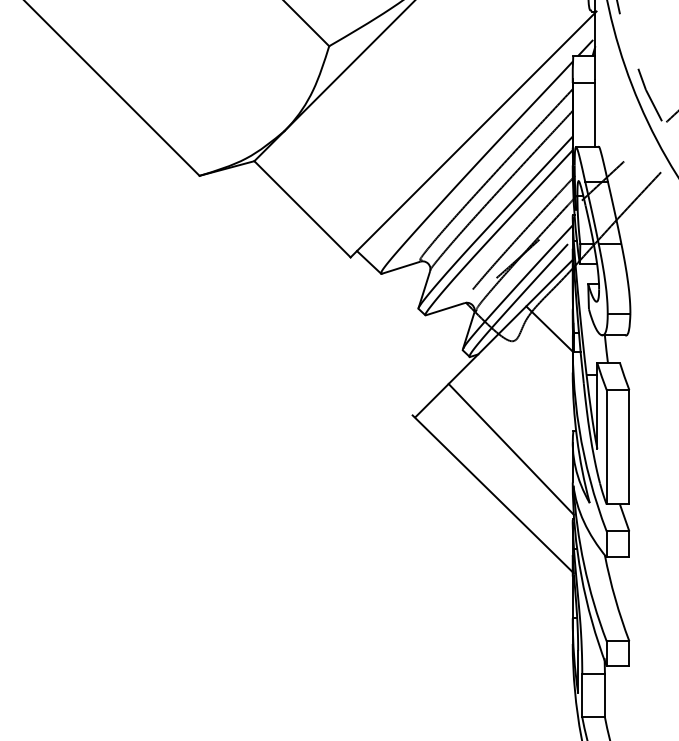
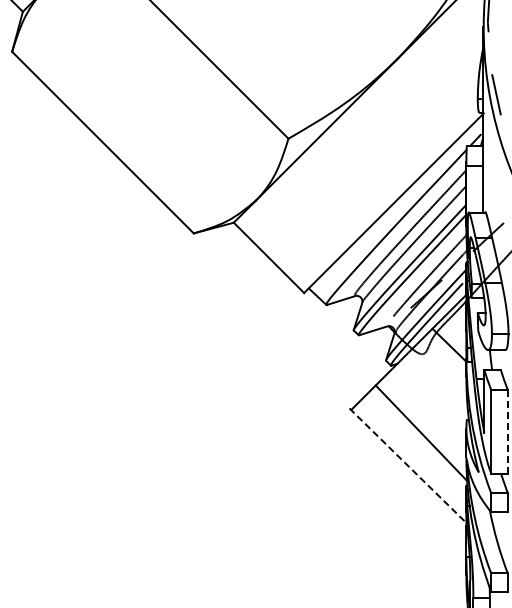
line: (629, 446) -> (507, 431), solid -> dashed
line: (492, 493) -> (407, 465), solid -> dashed

